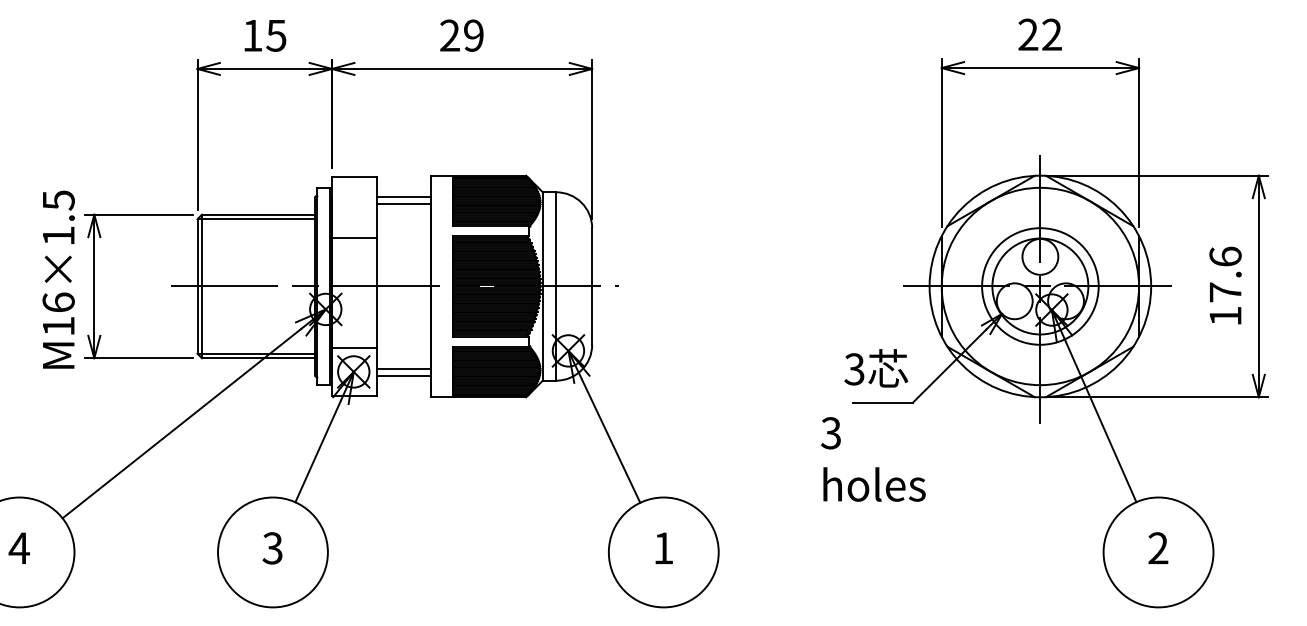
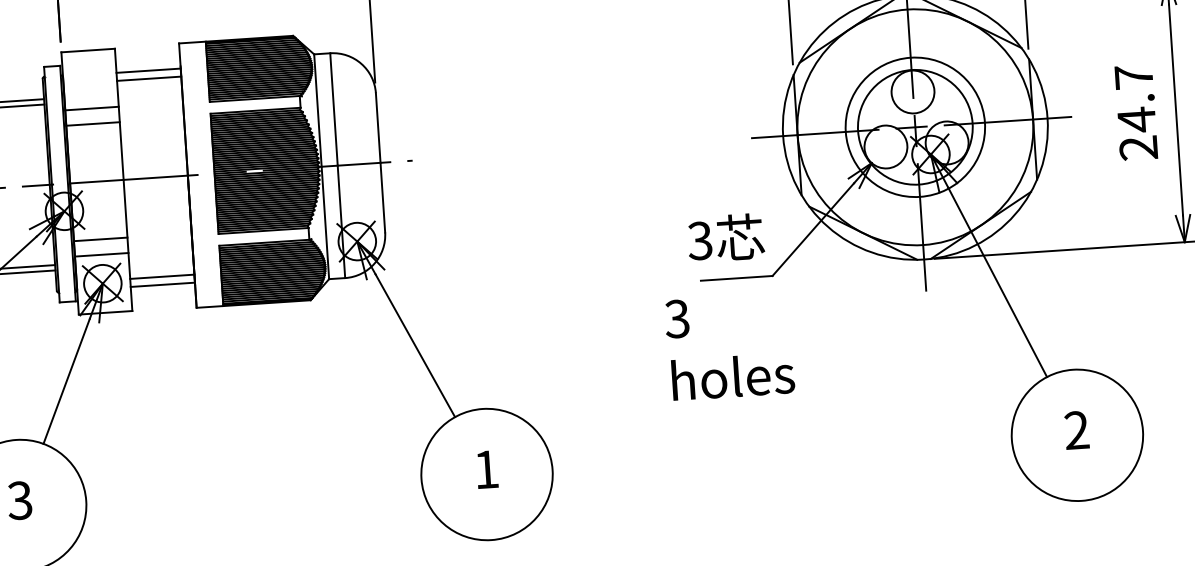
line: (354, 225) -> (92, 108), added
text: (1225, 286) -> (1136, 112), 17.6 -> 24.7
line: (354, 334) -> (100, 238), added

